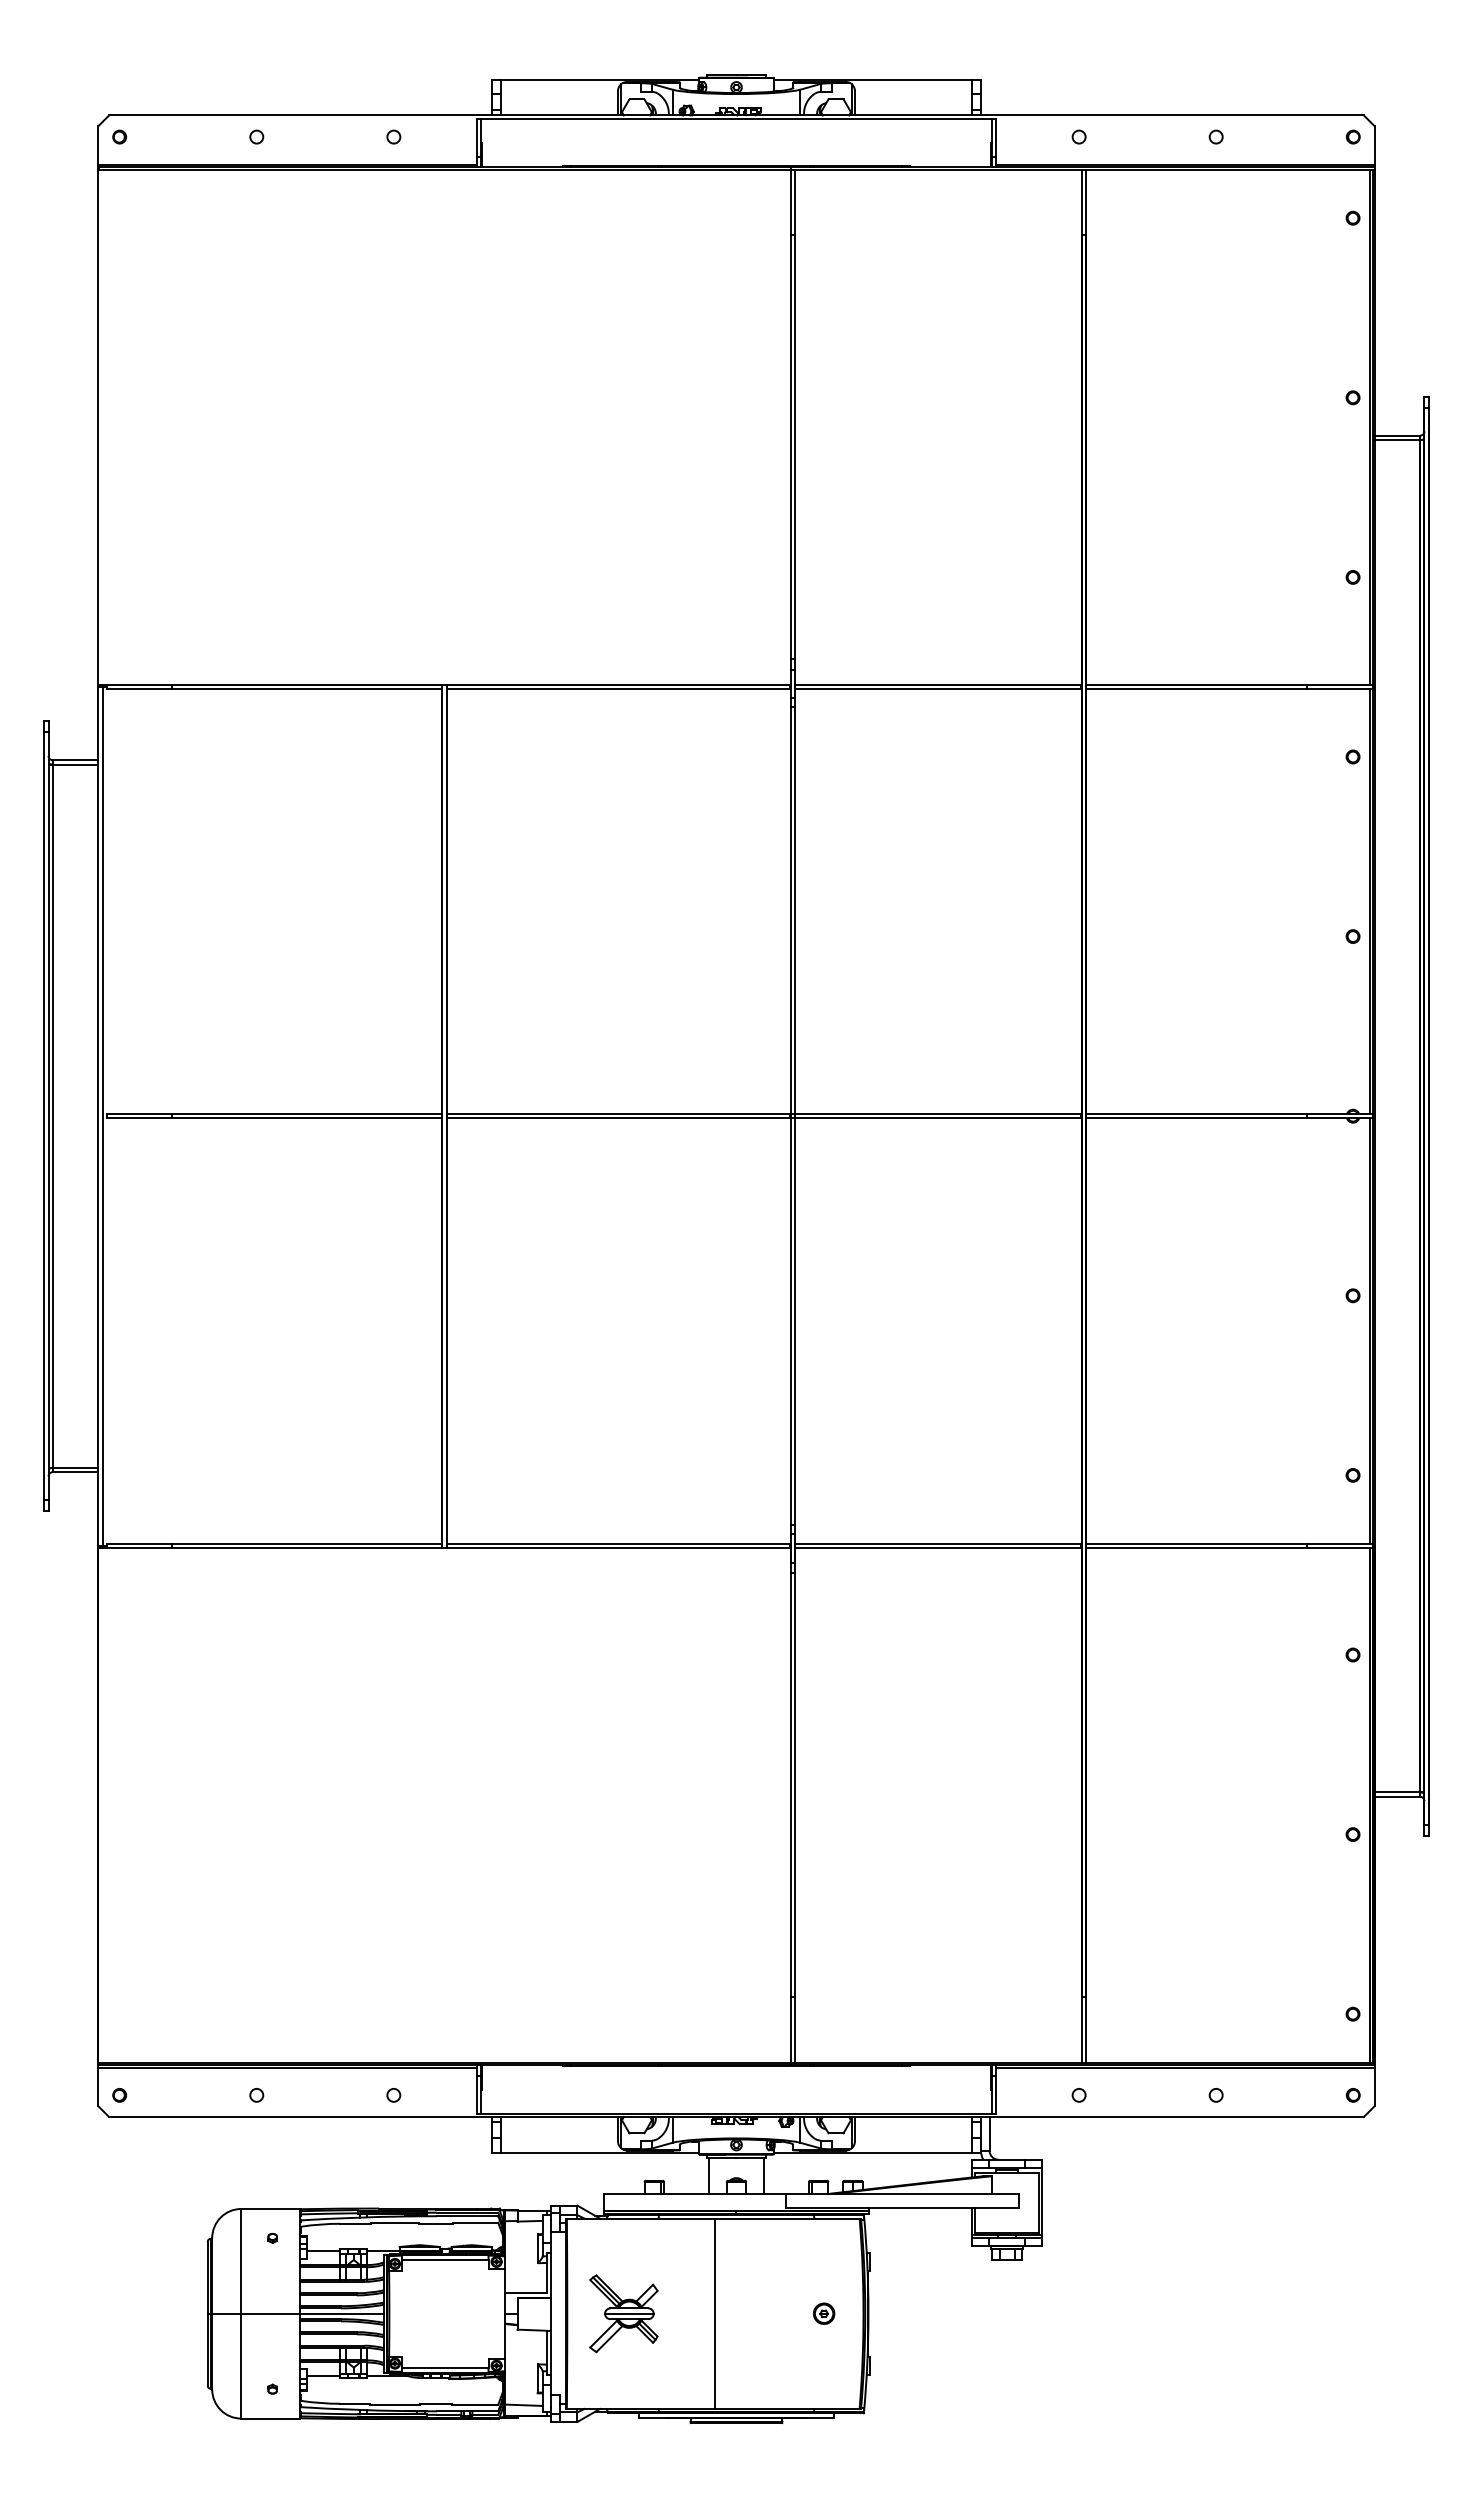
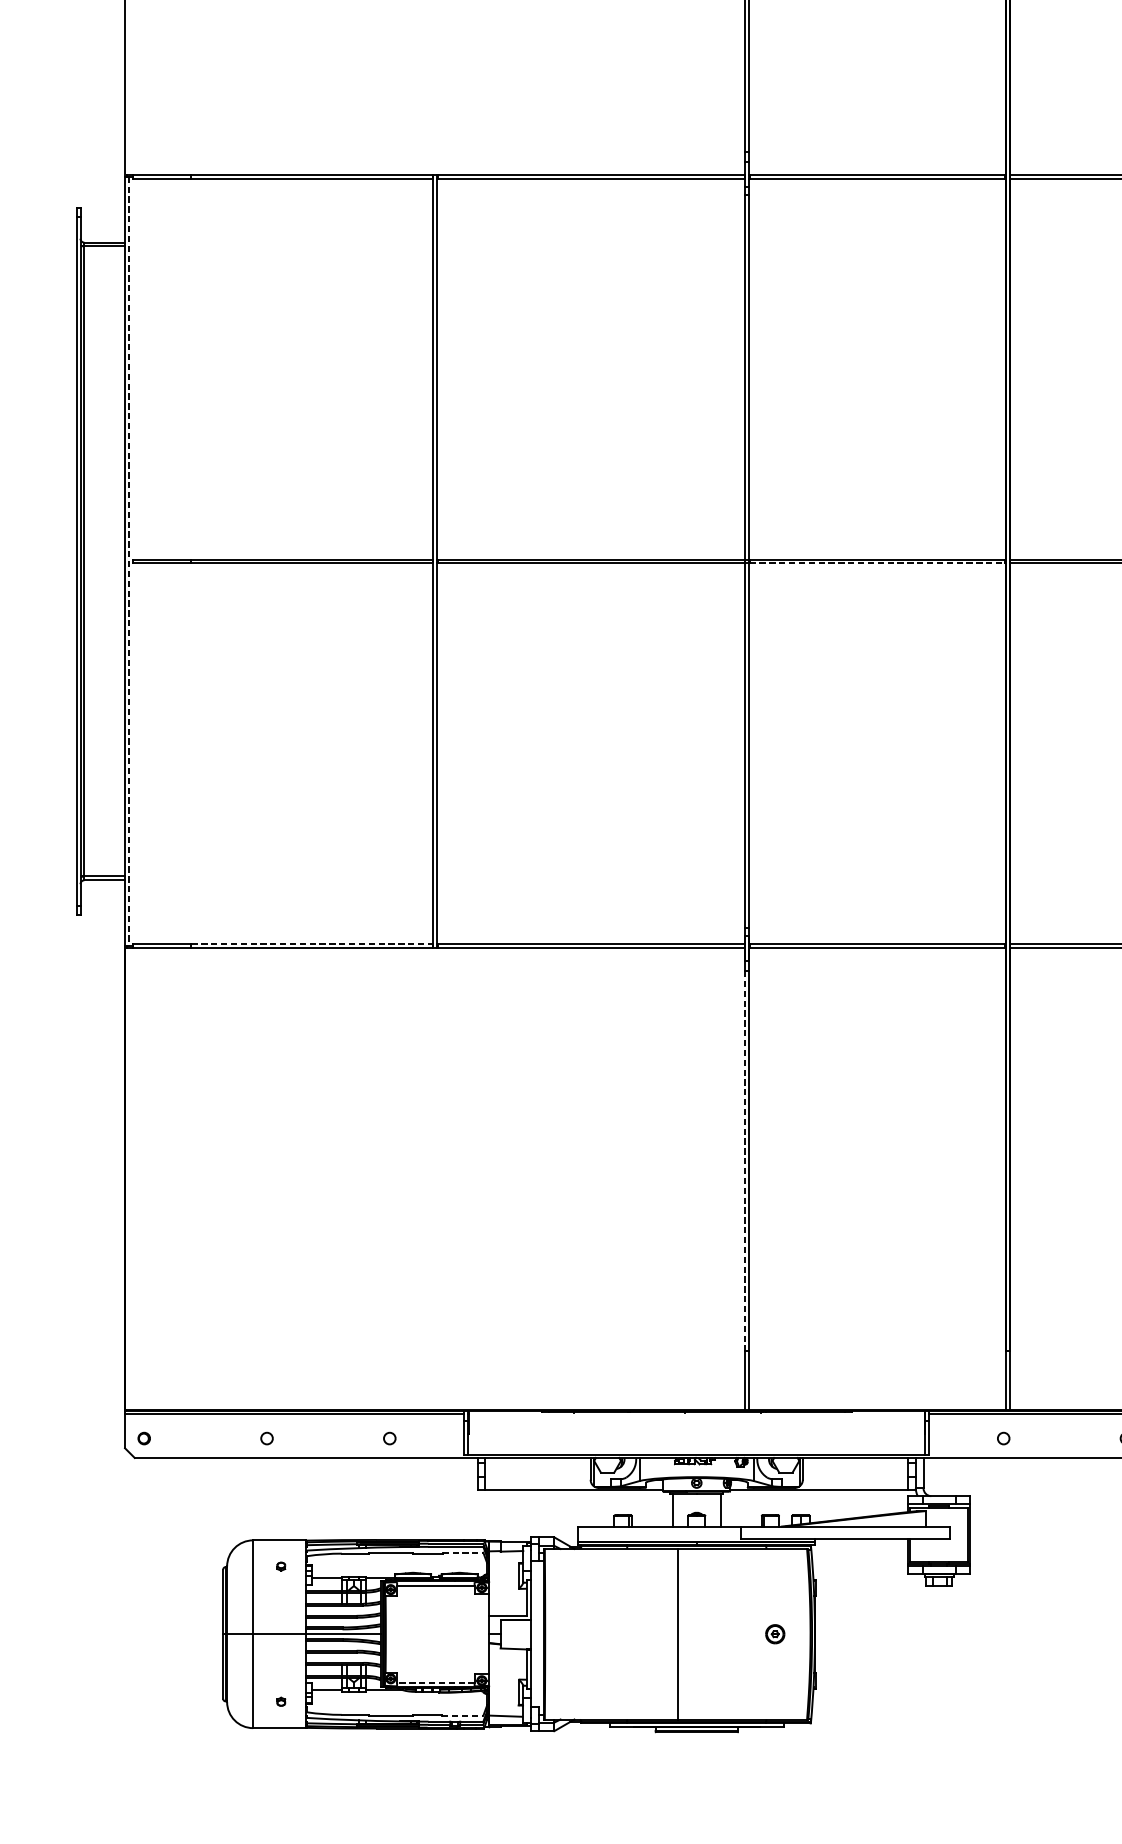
line: (103, 1116) -> (129, 561), solid -> dashed
line: (938, 1118) -> (877, 563), solid -> dashed
line: (307, 1543) -> (312, 944), solid -> dashed
line: (790, 1785) -> (745, 1161), solid -> dashed
line: (475, 2222) -> (462, 1552), solid -> dashed
part: (623, 2313) -> (595, 1633), removed
line: (444, 2367) -> (435, 1682), solid -> dashed
line: (475, 2404) -> (462, 1715), solid -> dashed

